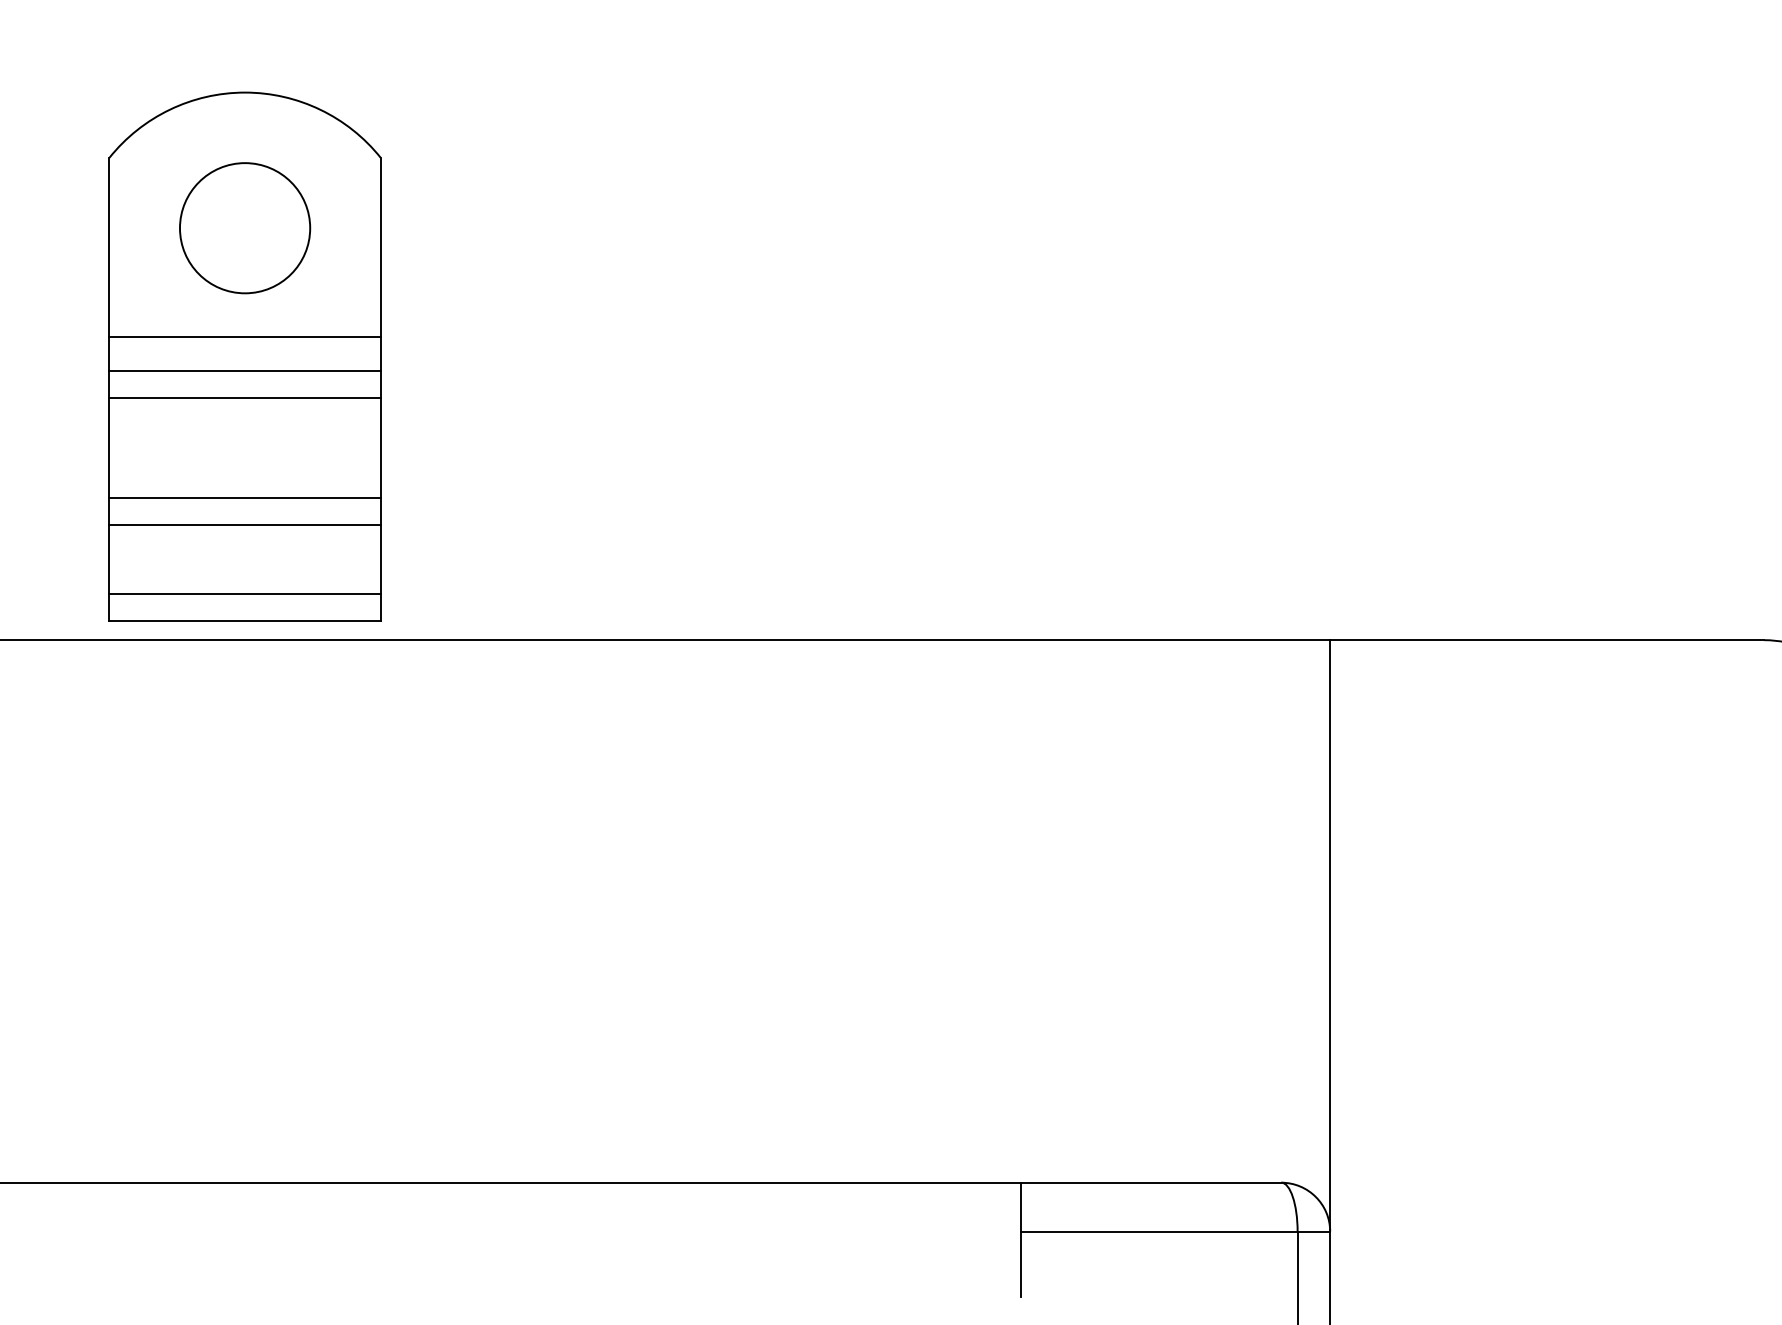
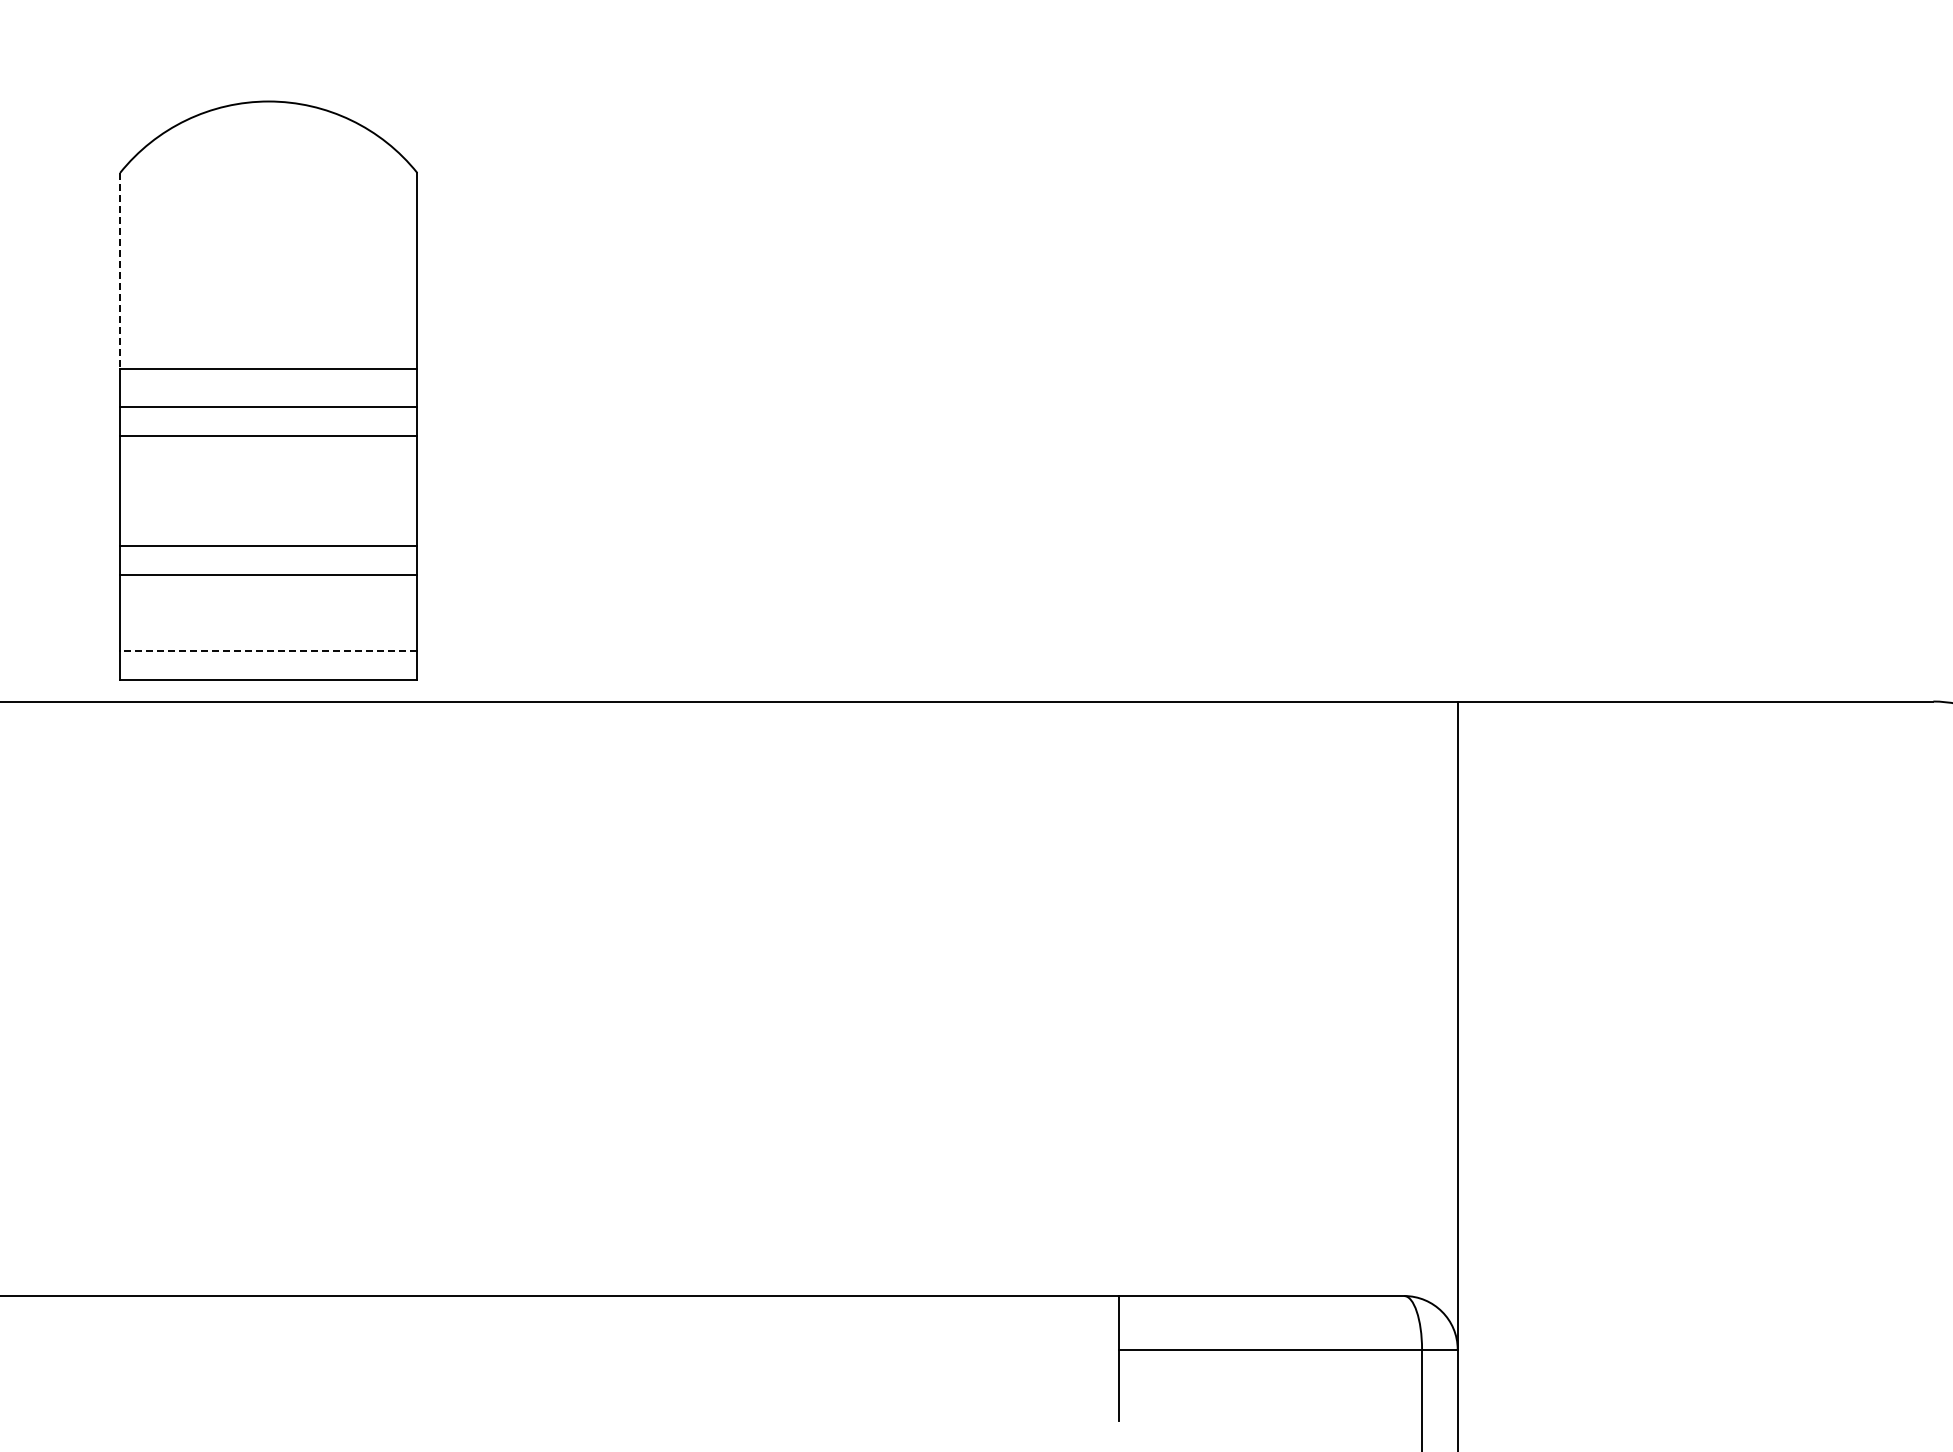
circle: (244, 227) -> (268, 249), removed
line: (109, 247) -> (120, 271), solid -> dashed
line: (244, 593) -> (268, 650), solid -> dashed

